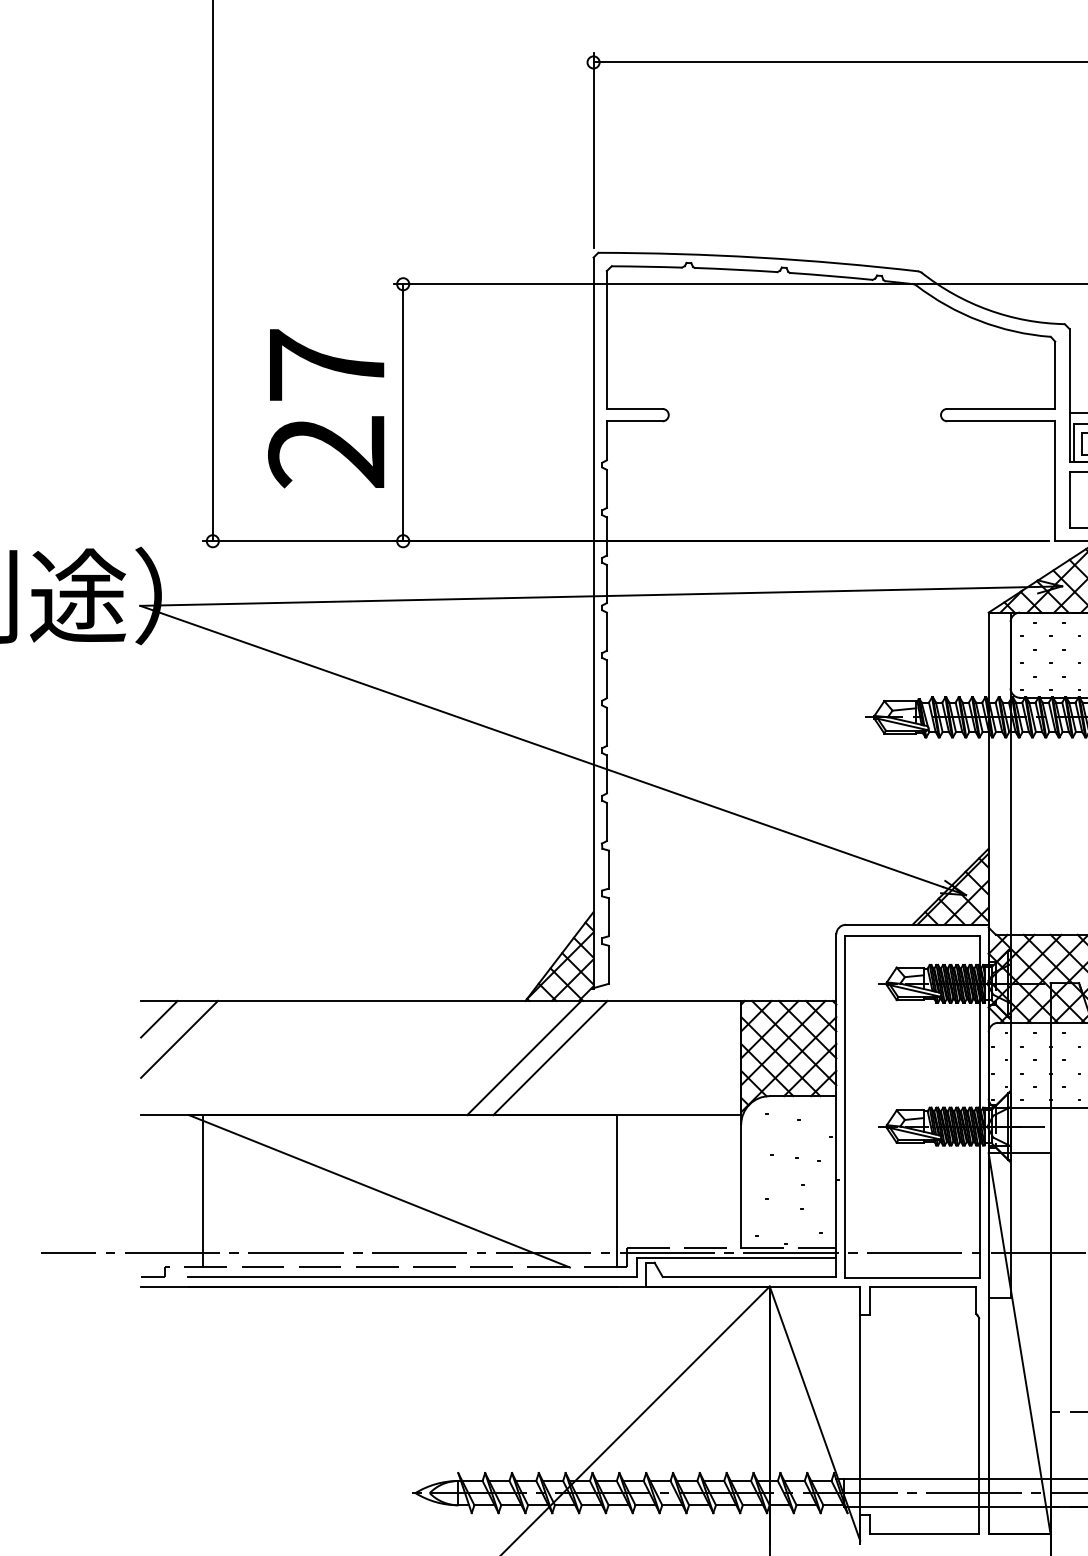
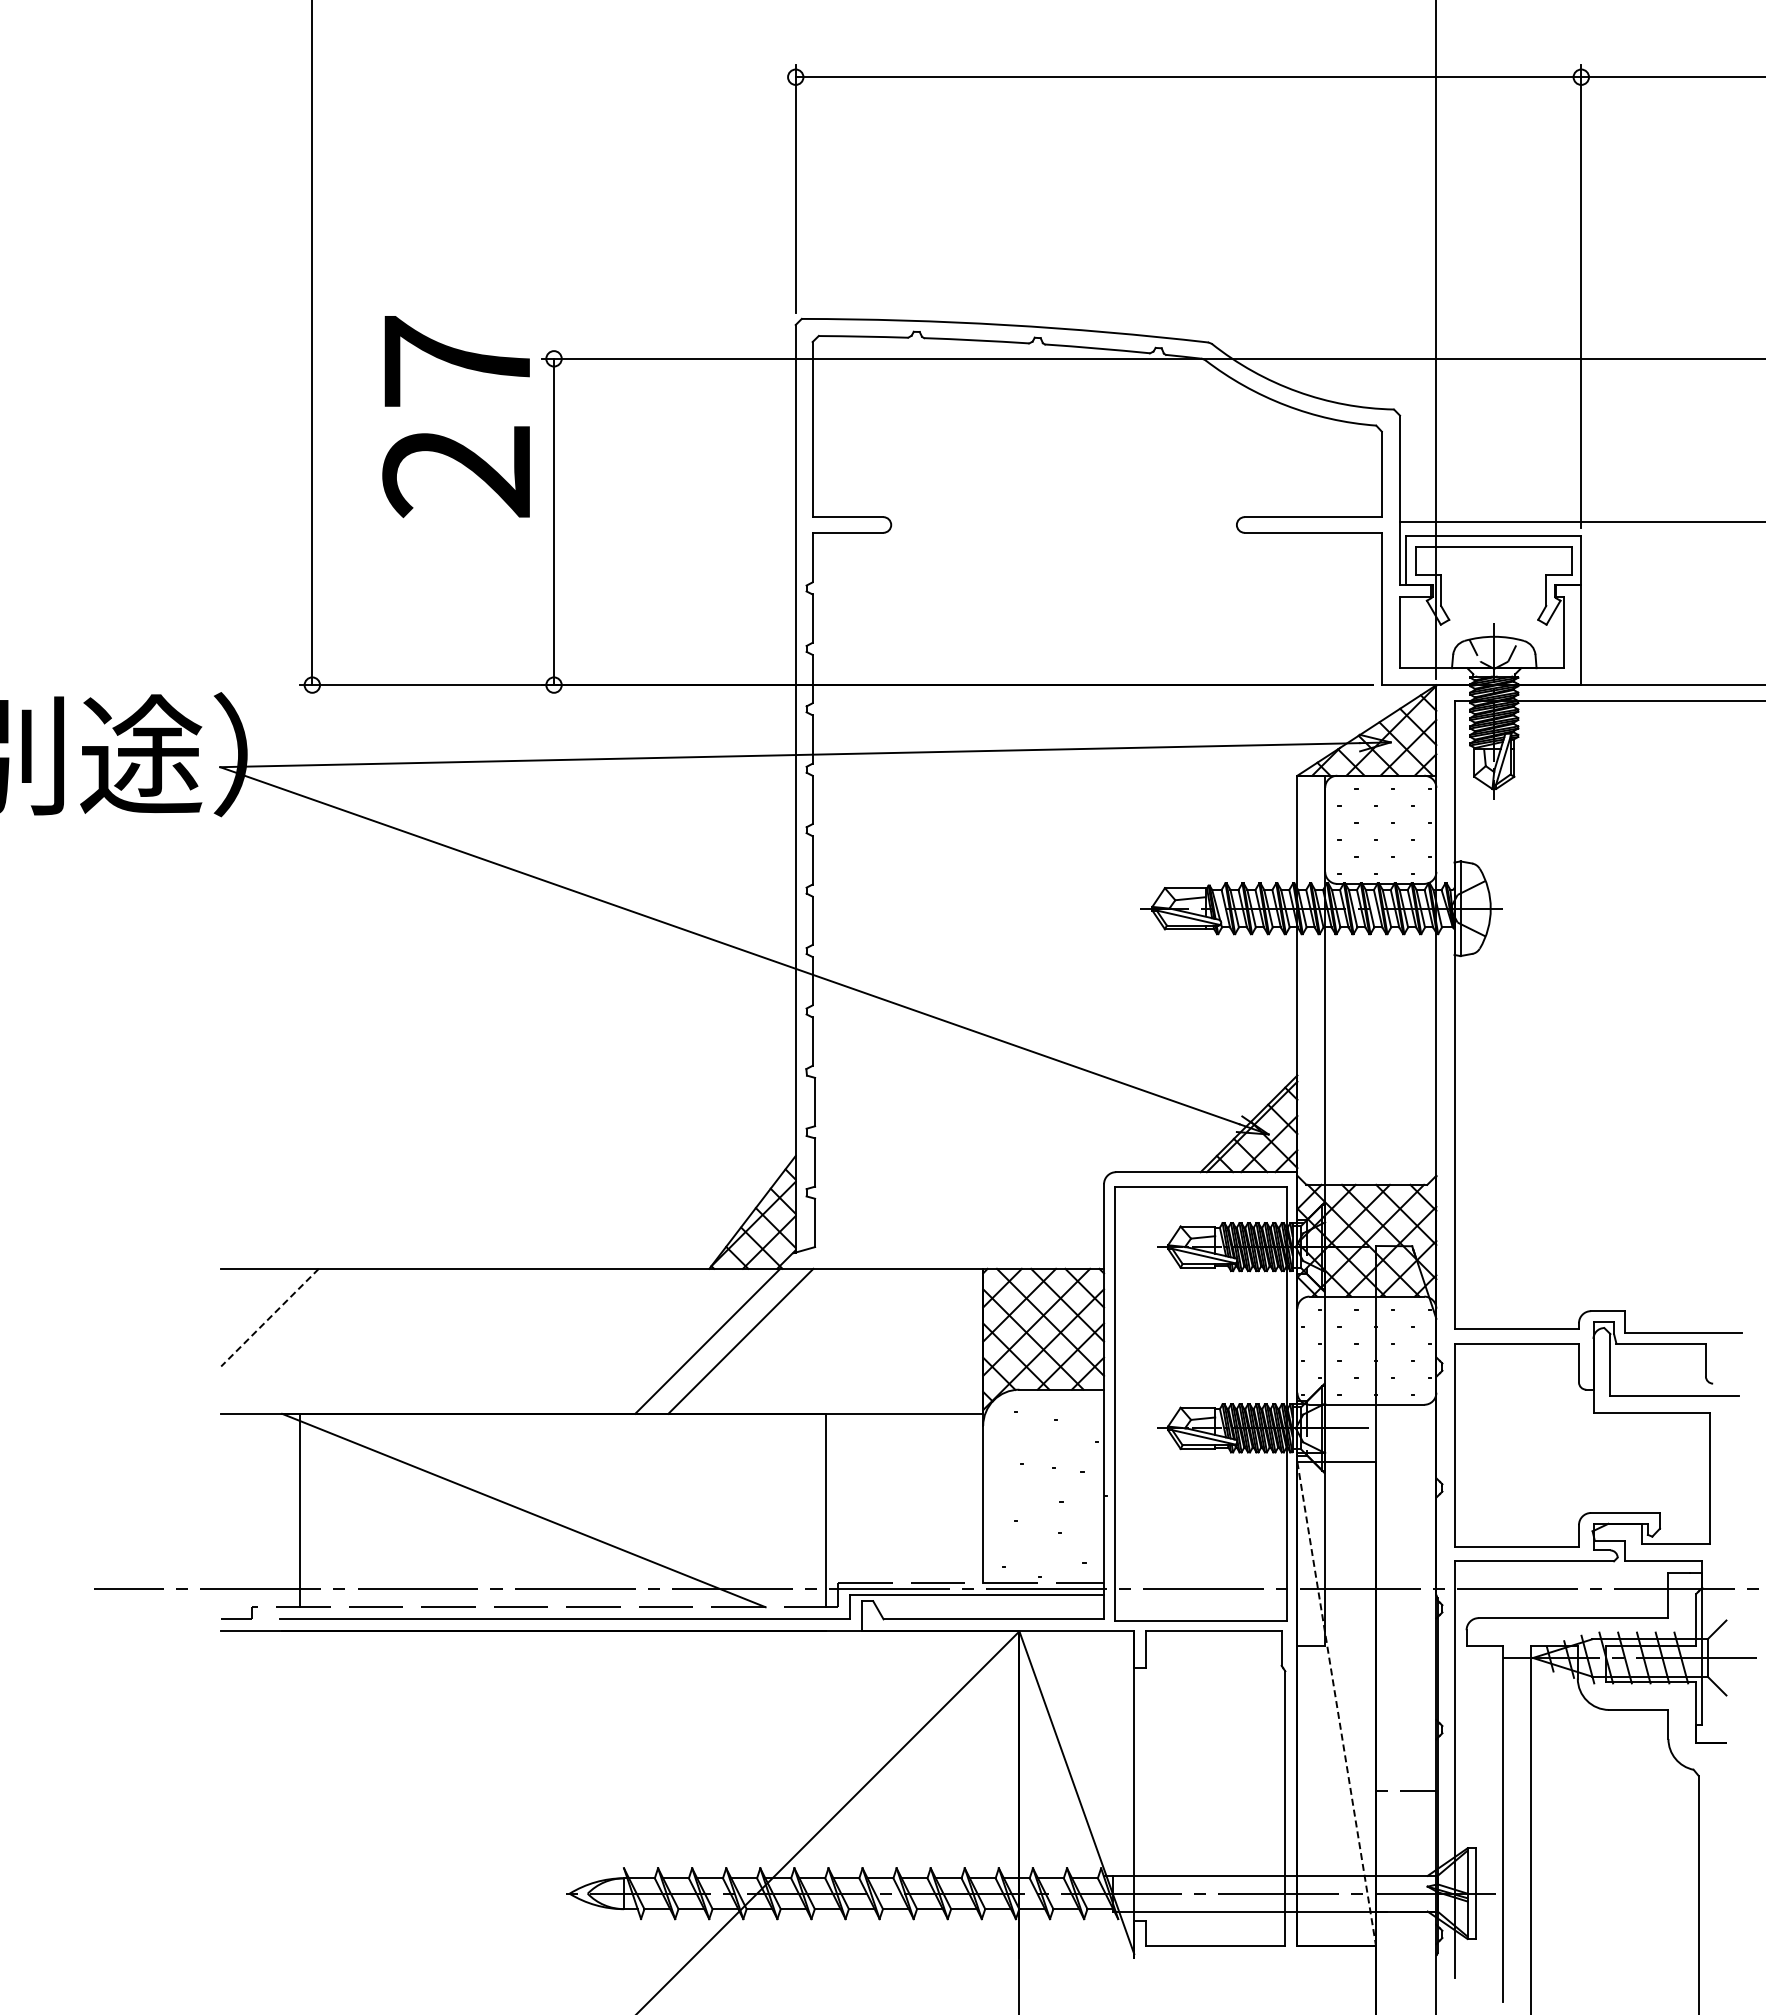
text: (325, 409) -> (455, 417), moved
line: (159, 1018) -> (244, 1291), removed
line: (179, 1040) -> (269, 1318), solid -> dashed
line: (1019, 1343) -> (1336, 1703), solid -> dashed

